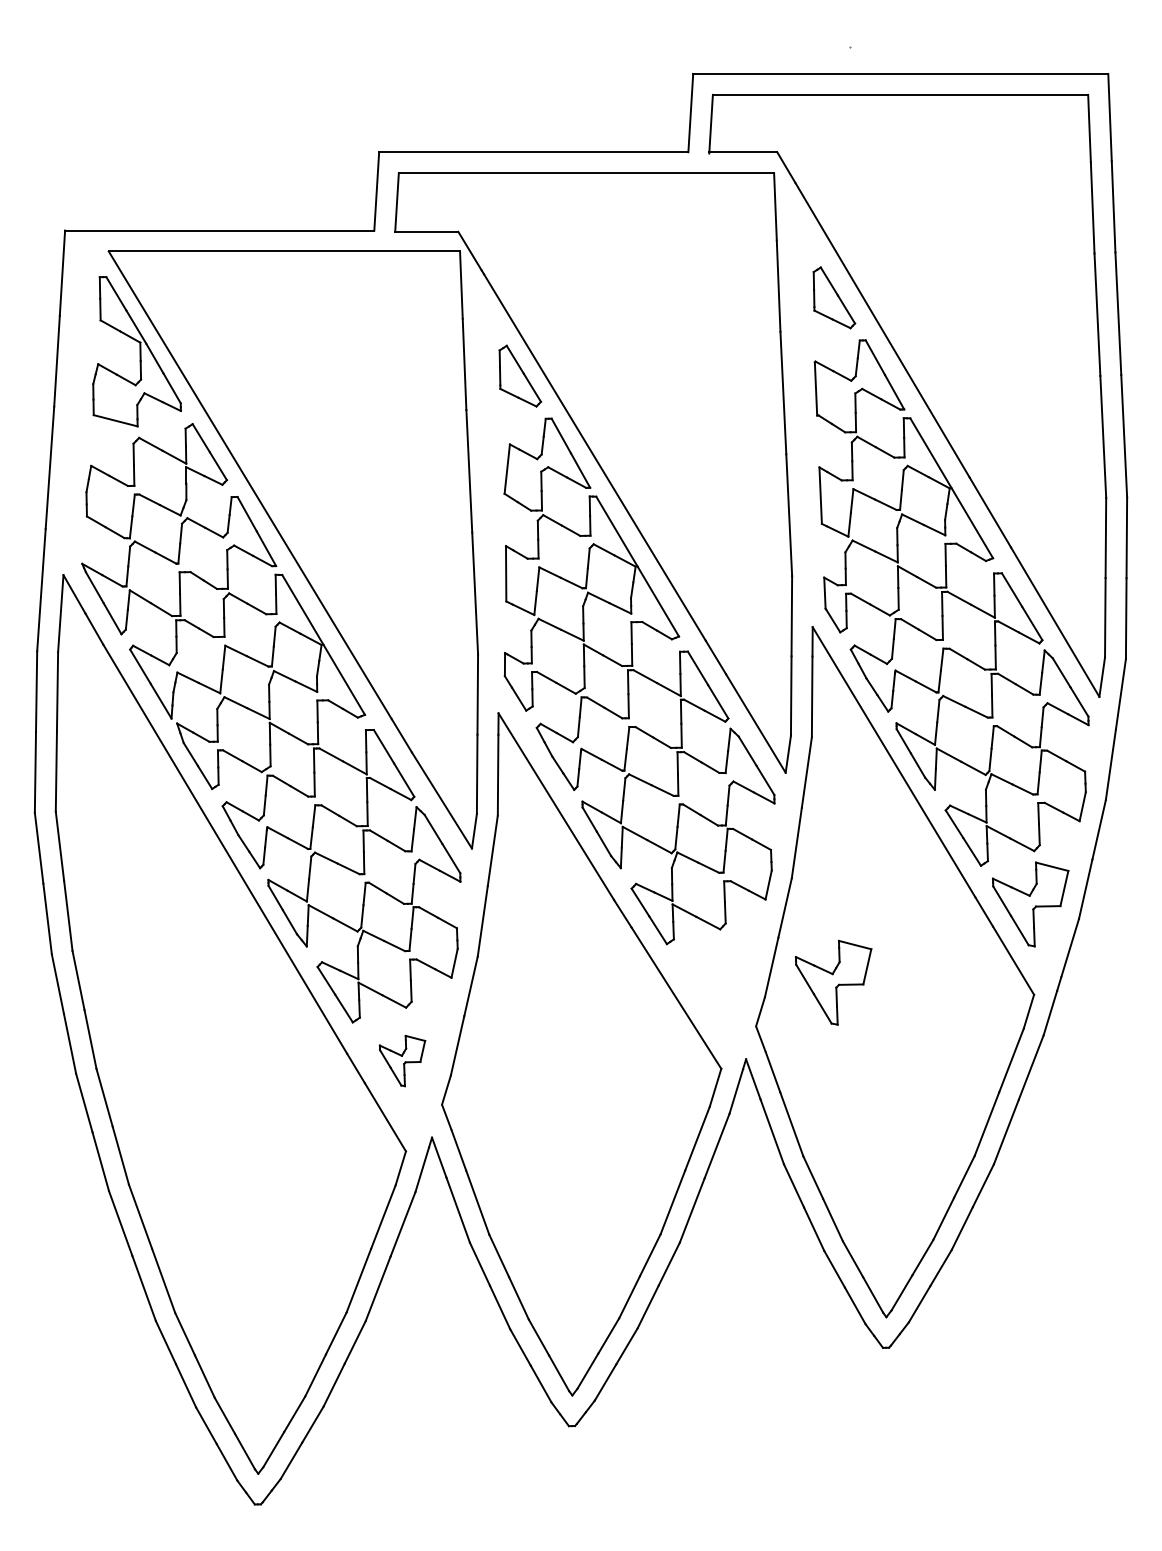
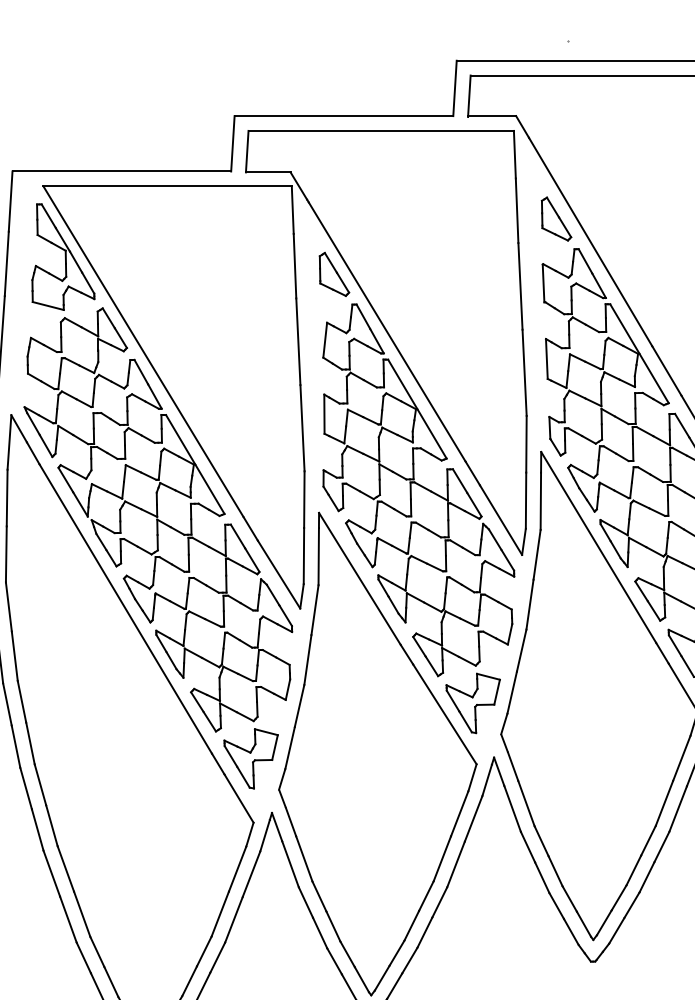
part: (833, 982) -> (473, 703), moved
part: (402, 1060) -> (251, 758), size x1.67

